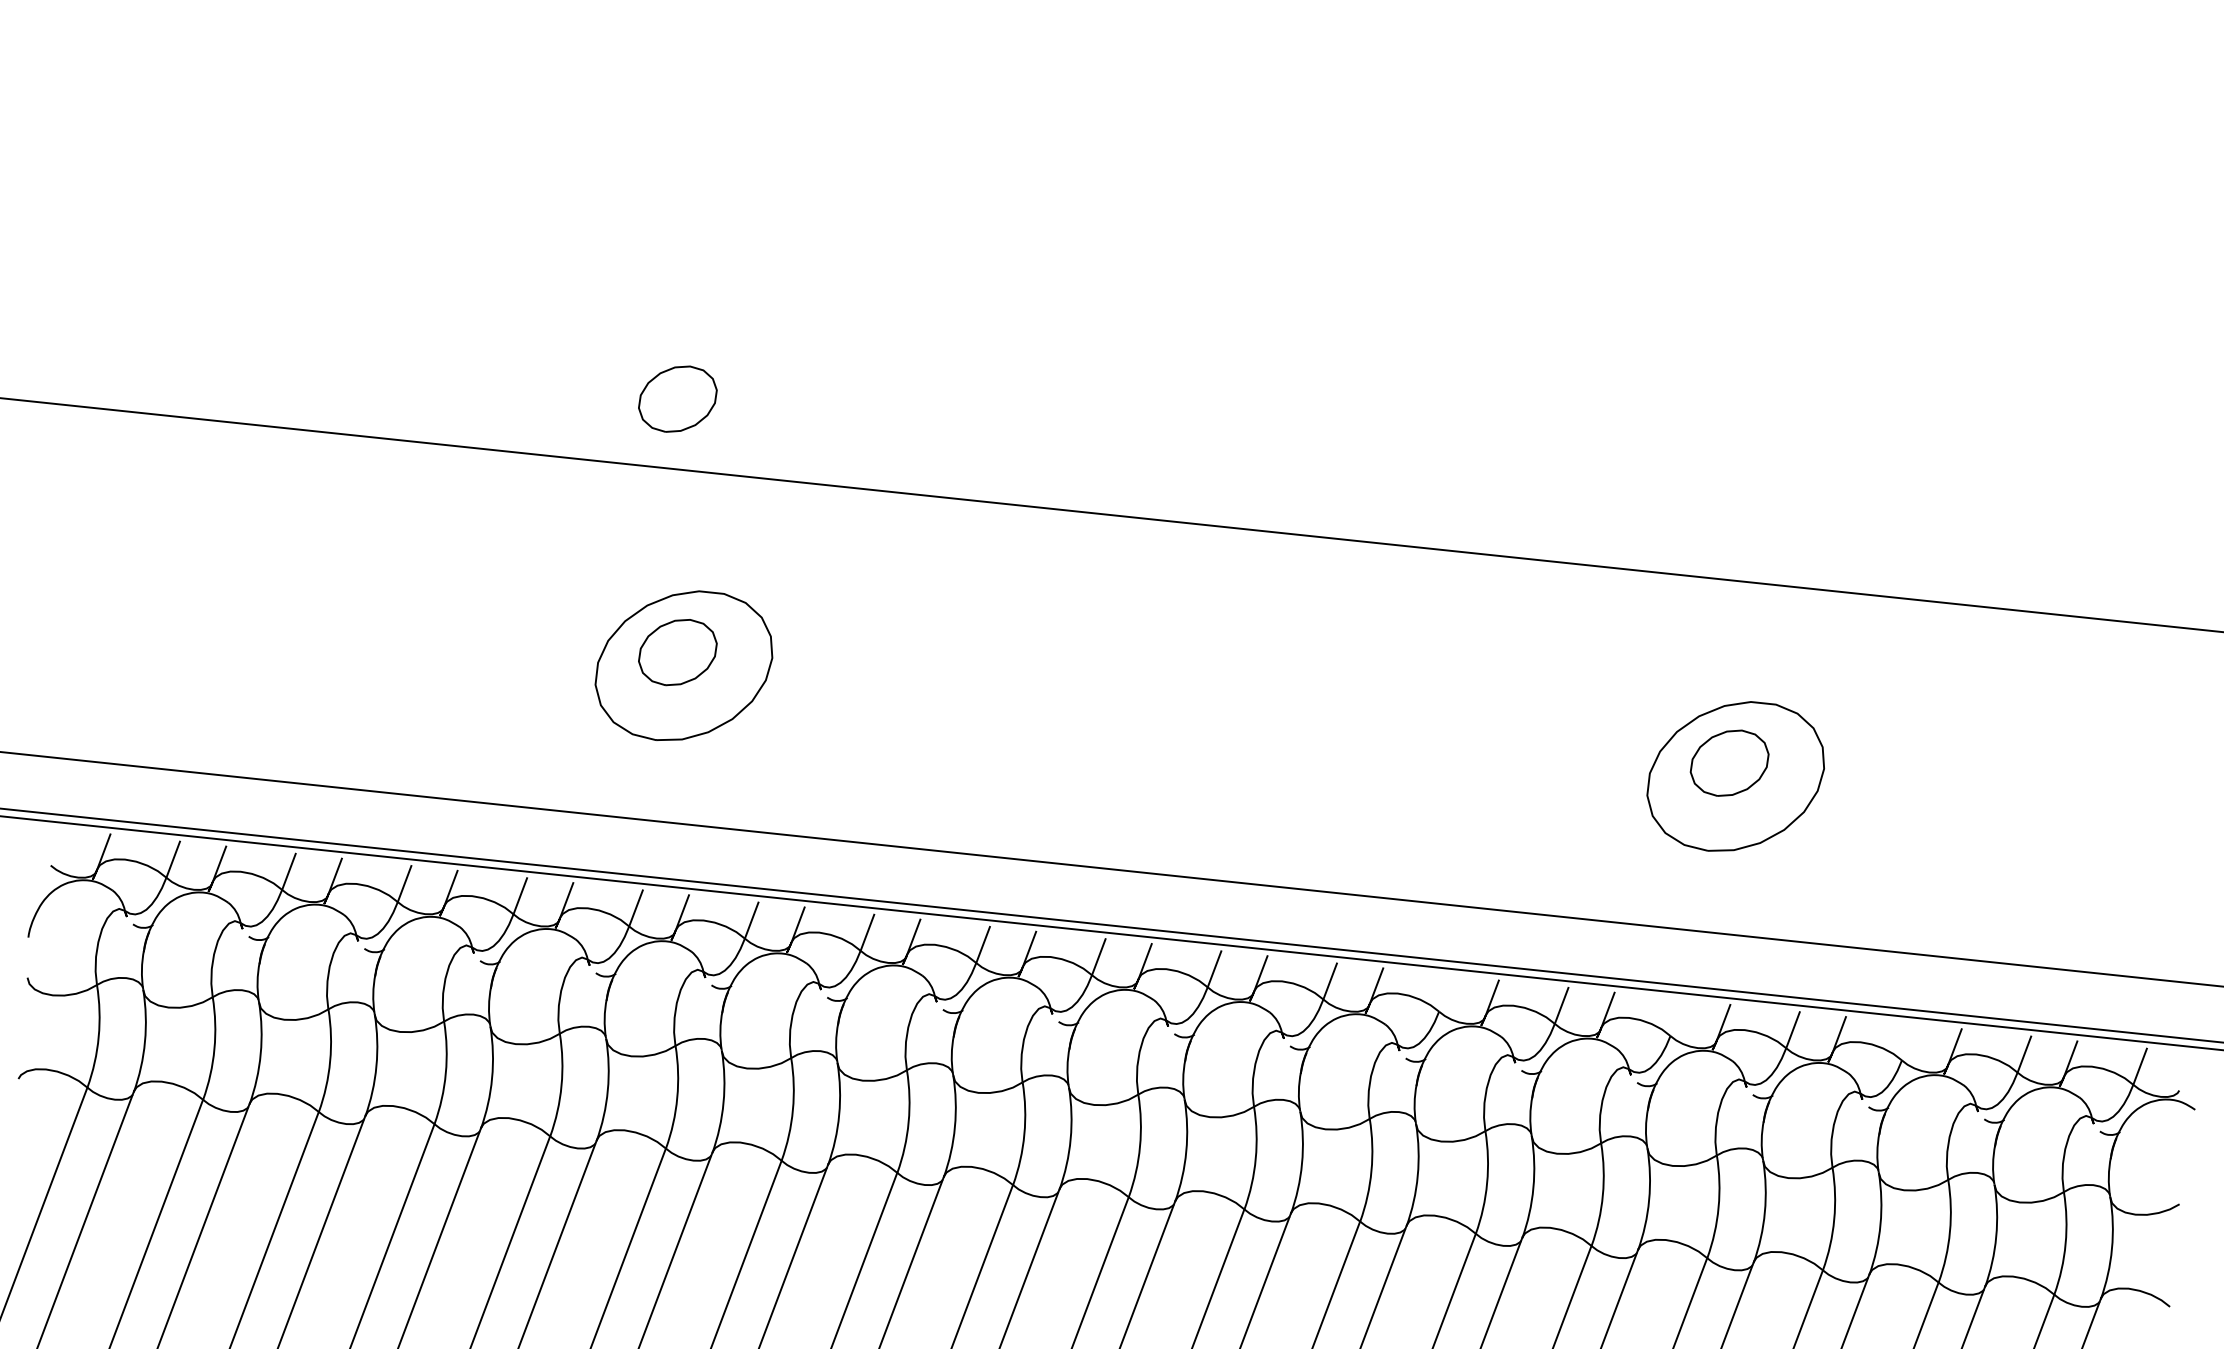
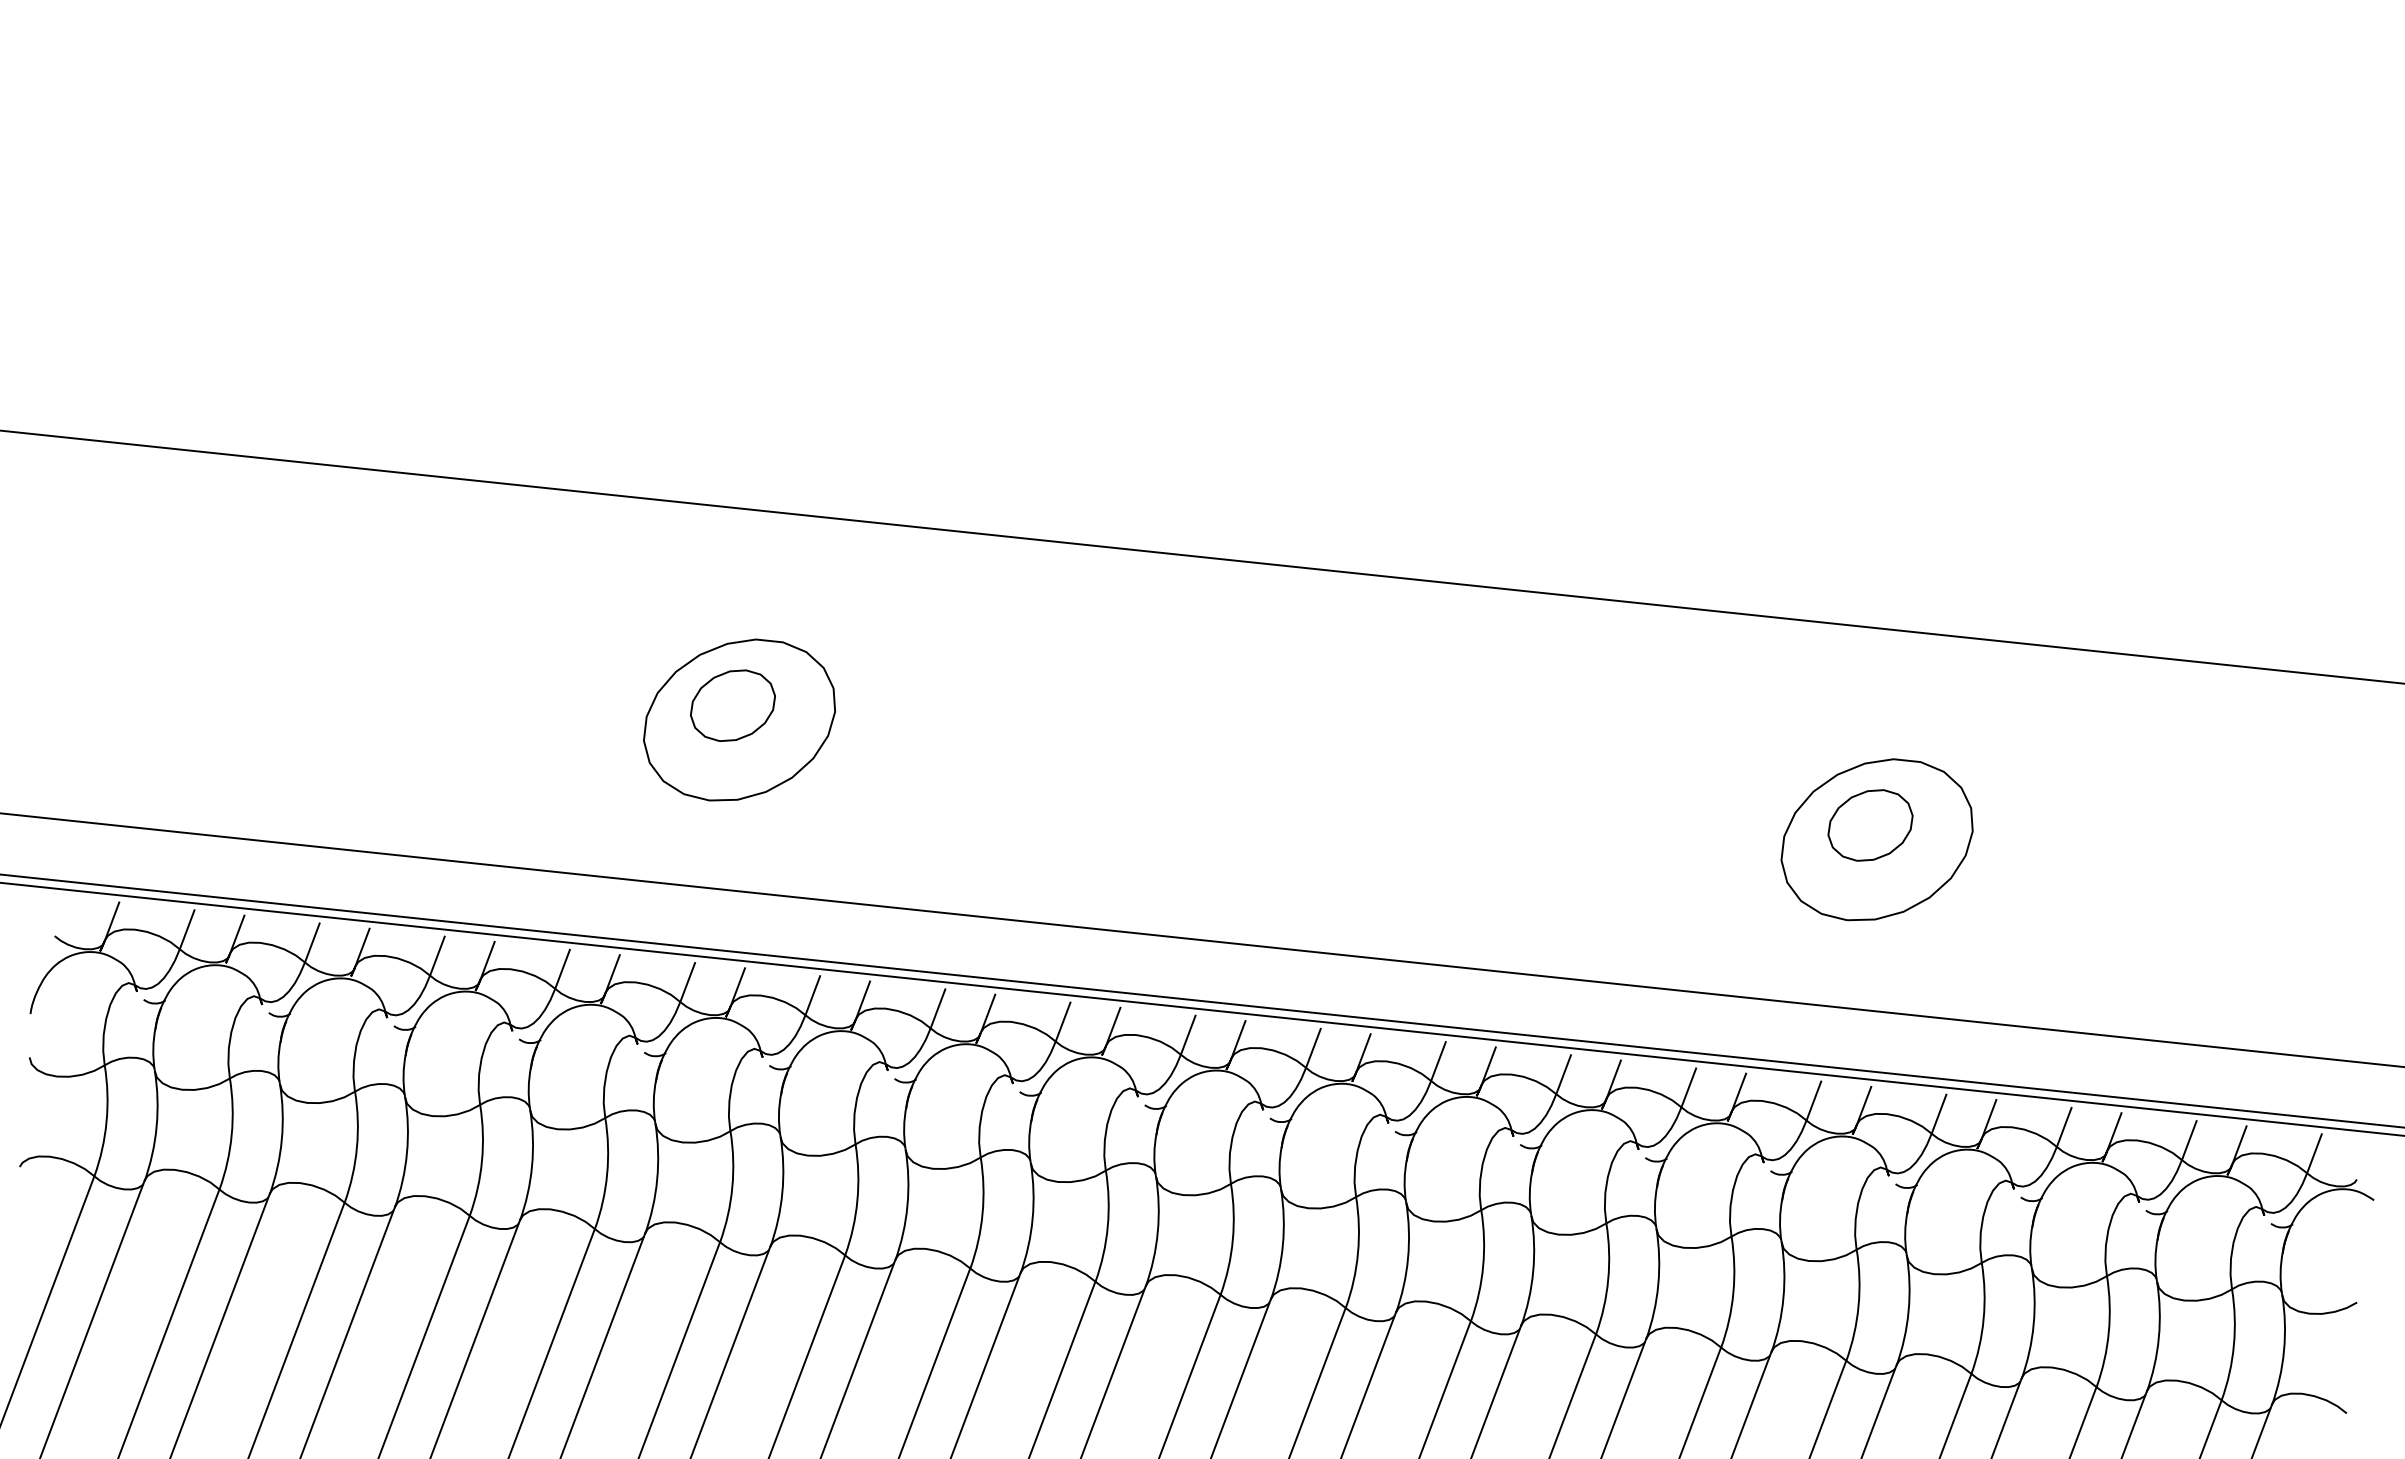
part: (677, 398) -> (732, 431), removed
line: (1445, 993) -> (1563, 1074), added
line: (1676, 1017) -> (1813, 1100), added
line: (1908, 1041) -> (2063, 1126), added

